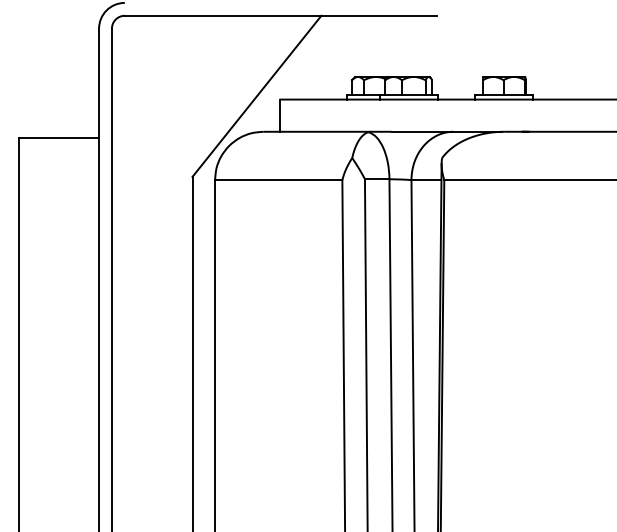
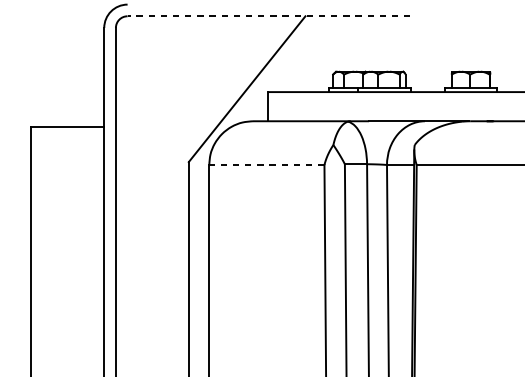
line: (280, 15) -> (268, 16), solid -> dashed
line: (278, 180) -> (266, 165), solid -> dashed

